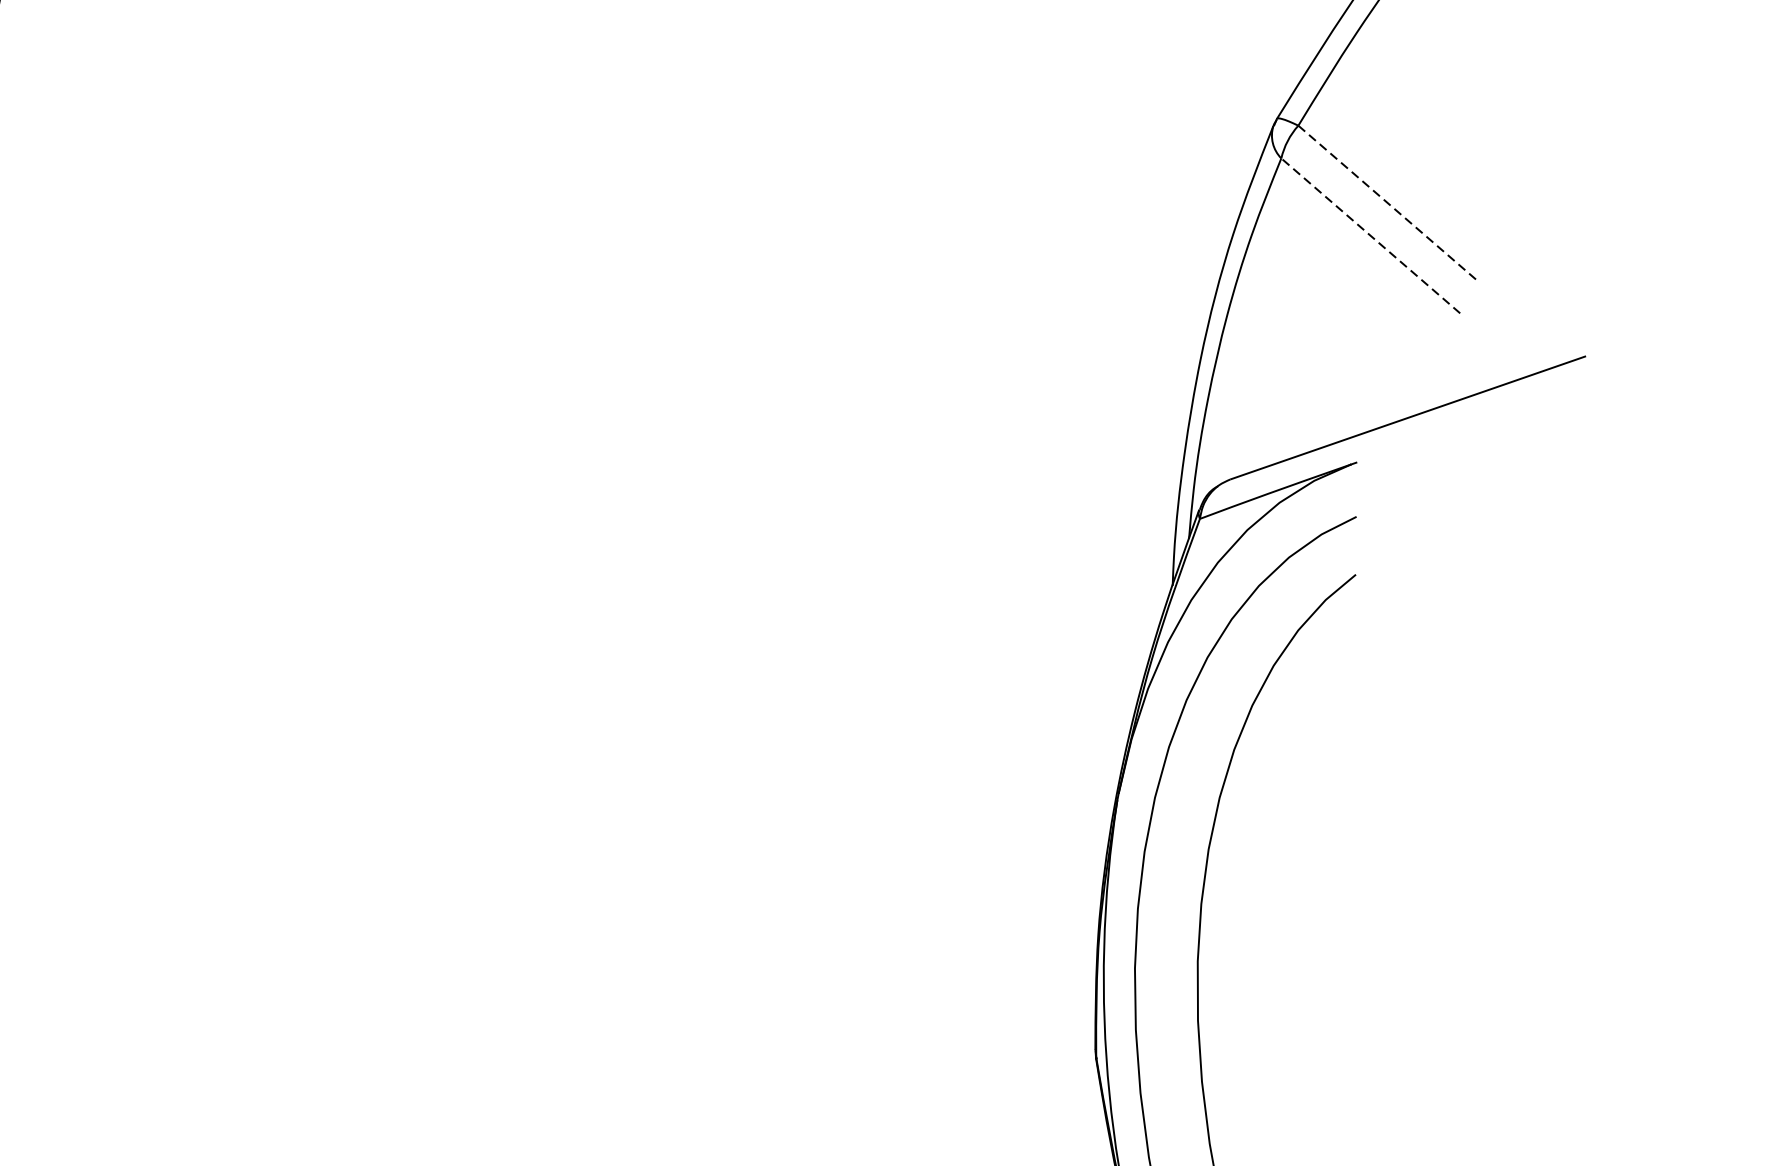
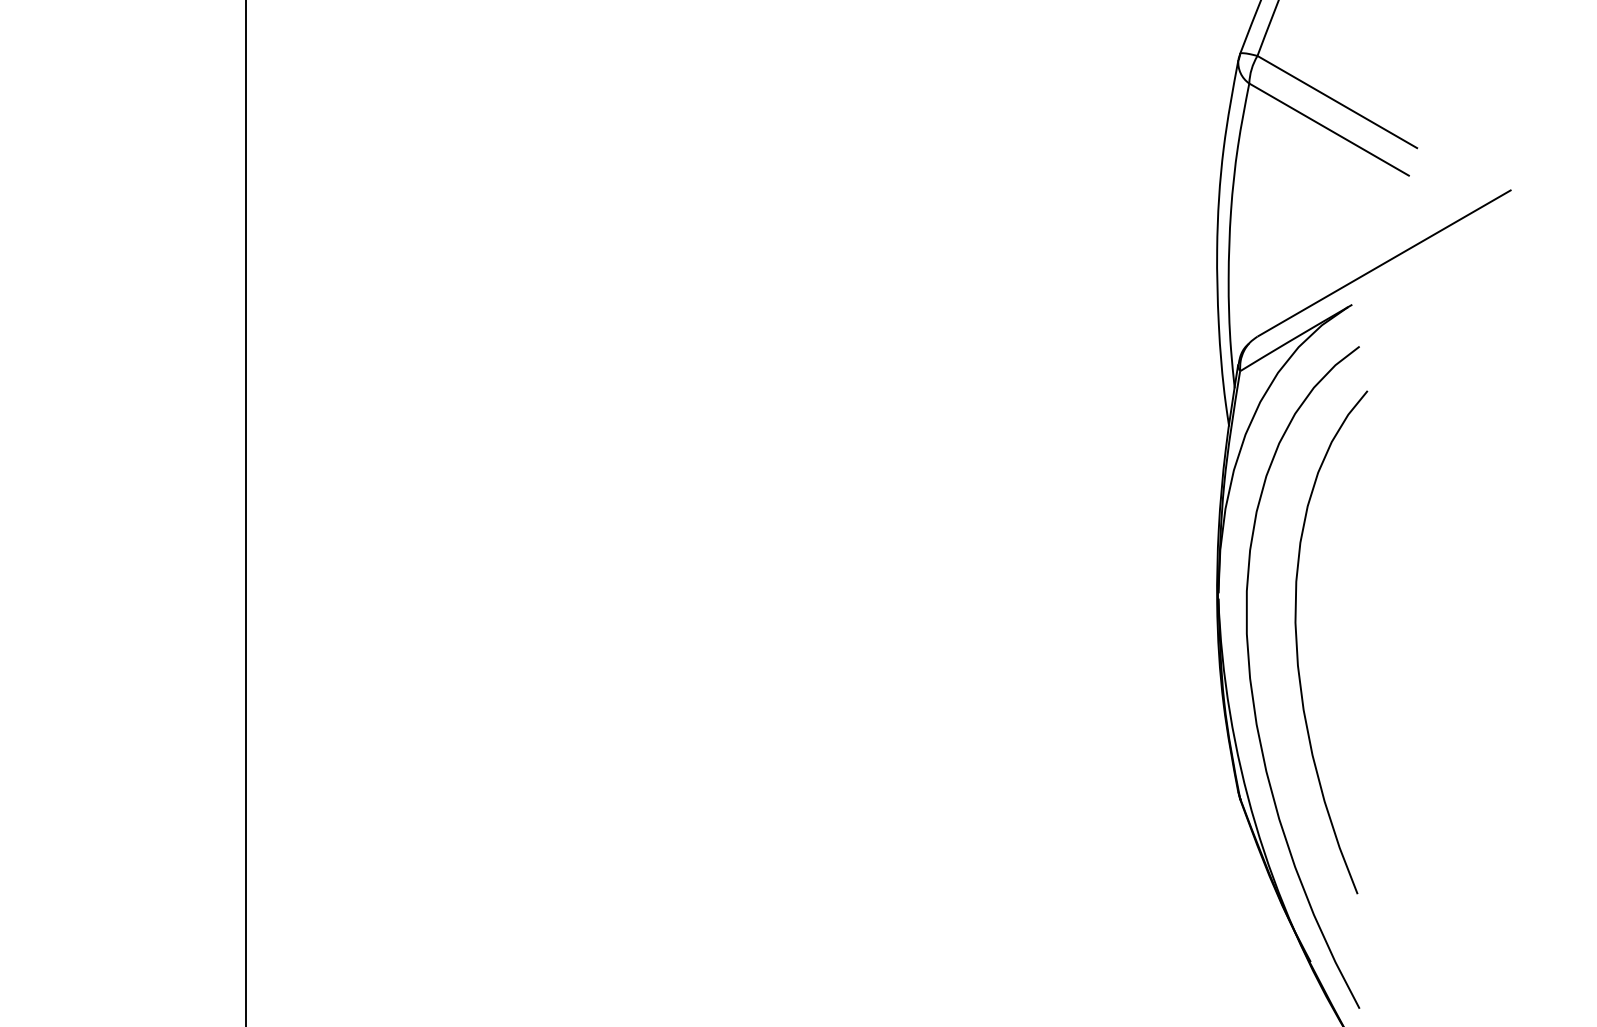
line: (1387, 203) -> (1337, 102), dashed -> solid
line: (1370, 235) -> (1328, 129), dashed -> solid

